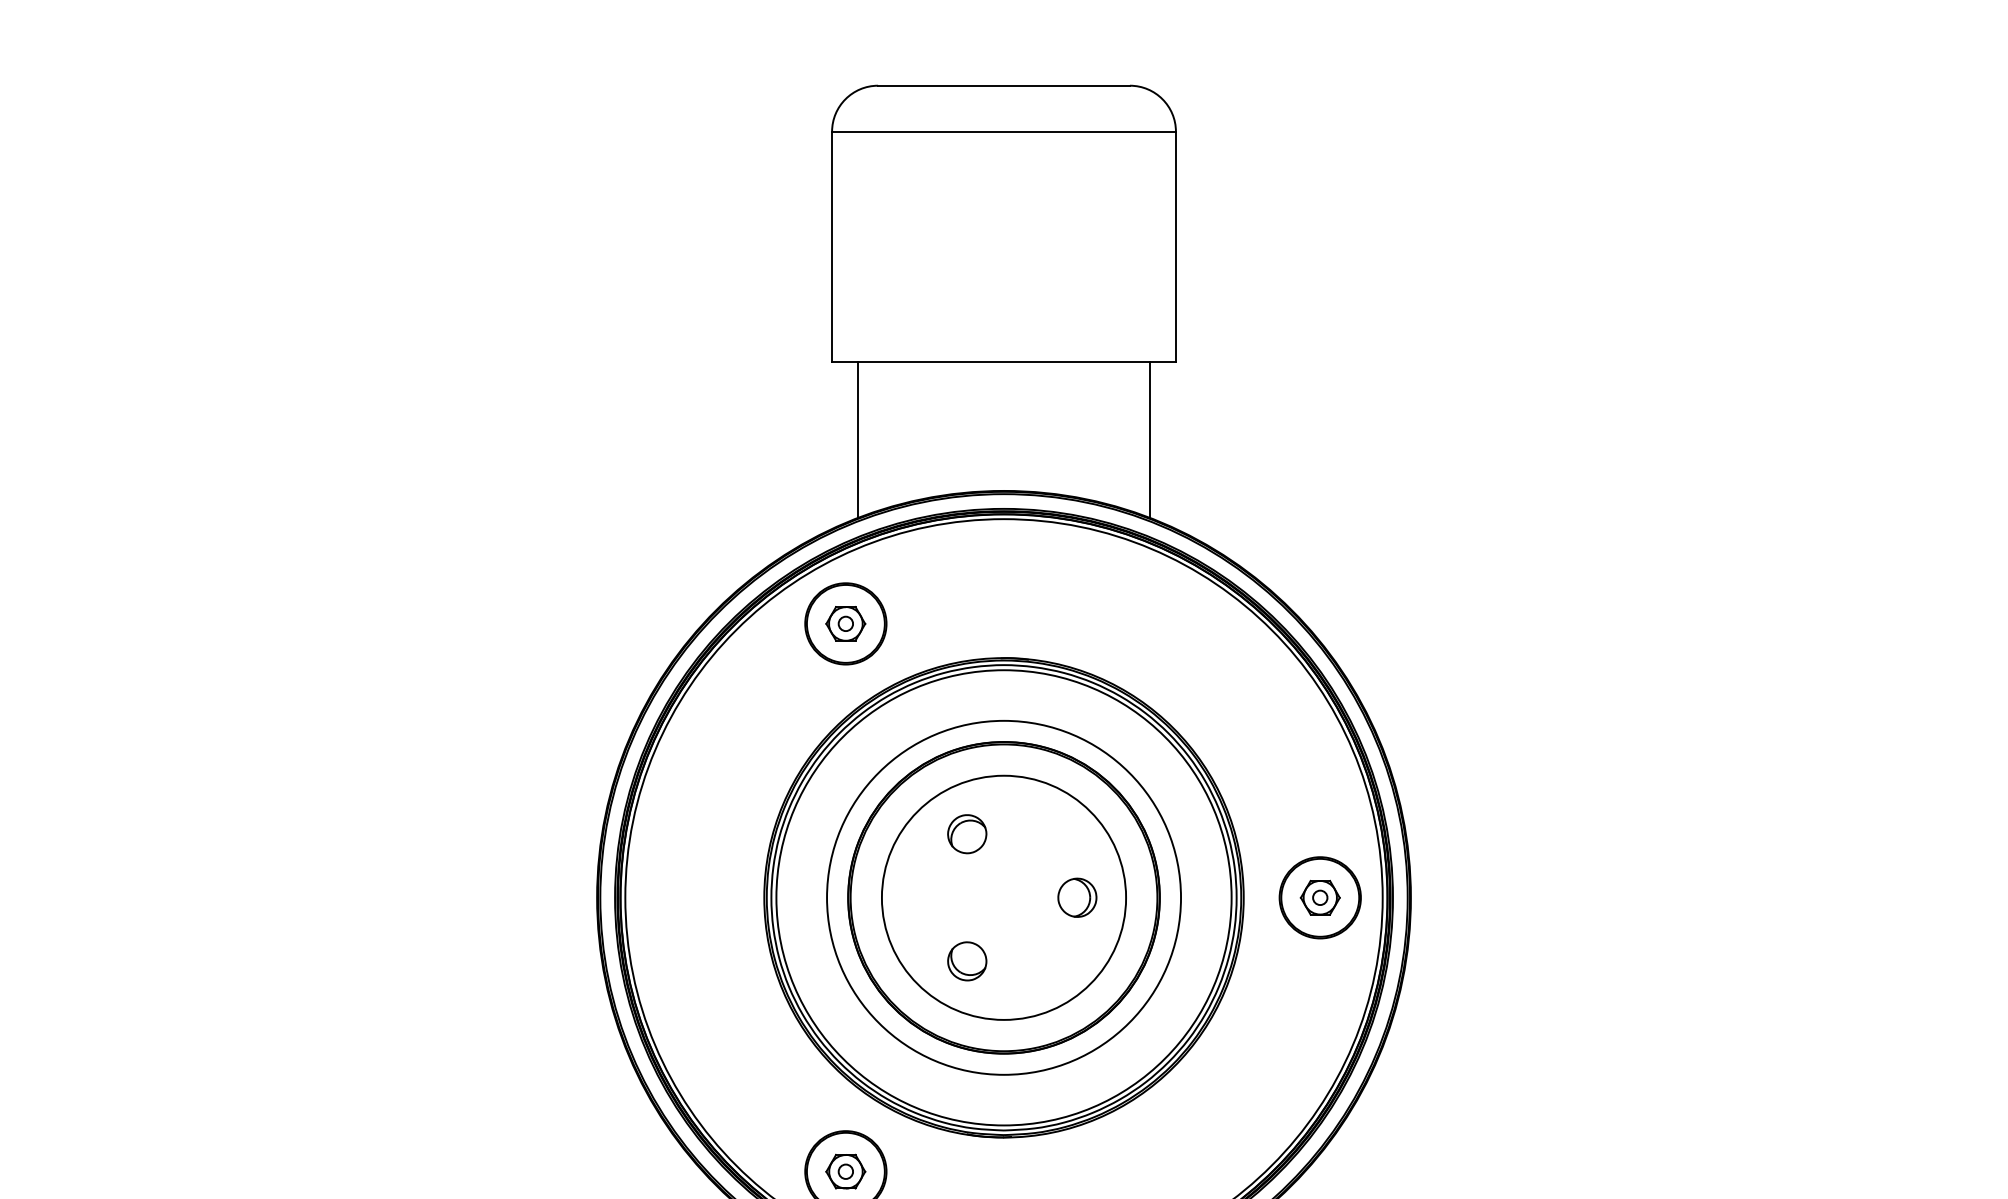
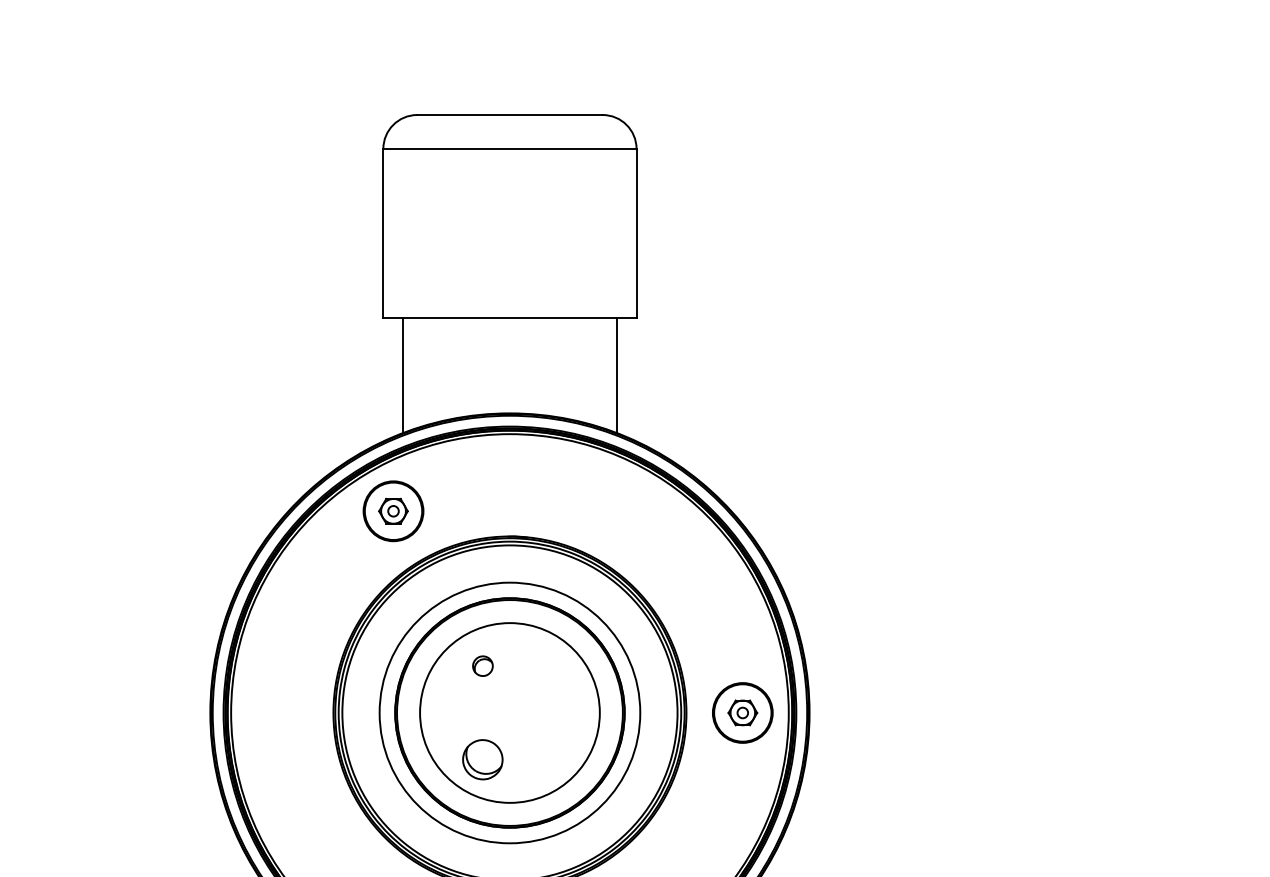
part: (967, 834) -> (483, 666), size x0.7
part: (1077, 897) -> (564, 712), removed
part: (967, 961) -> (483, 759), size x1.4

